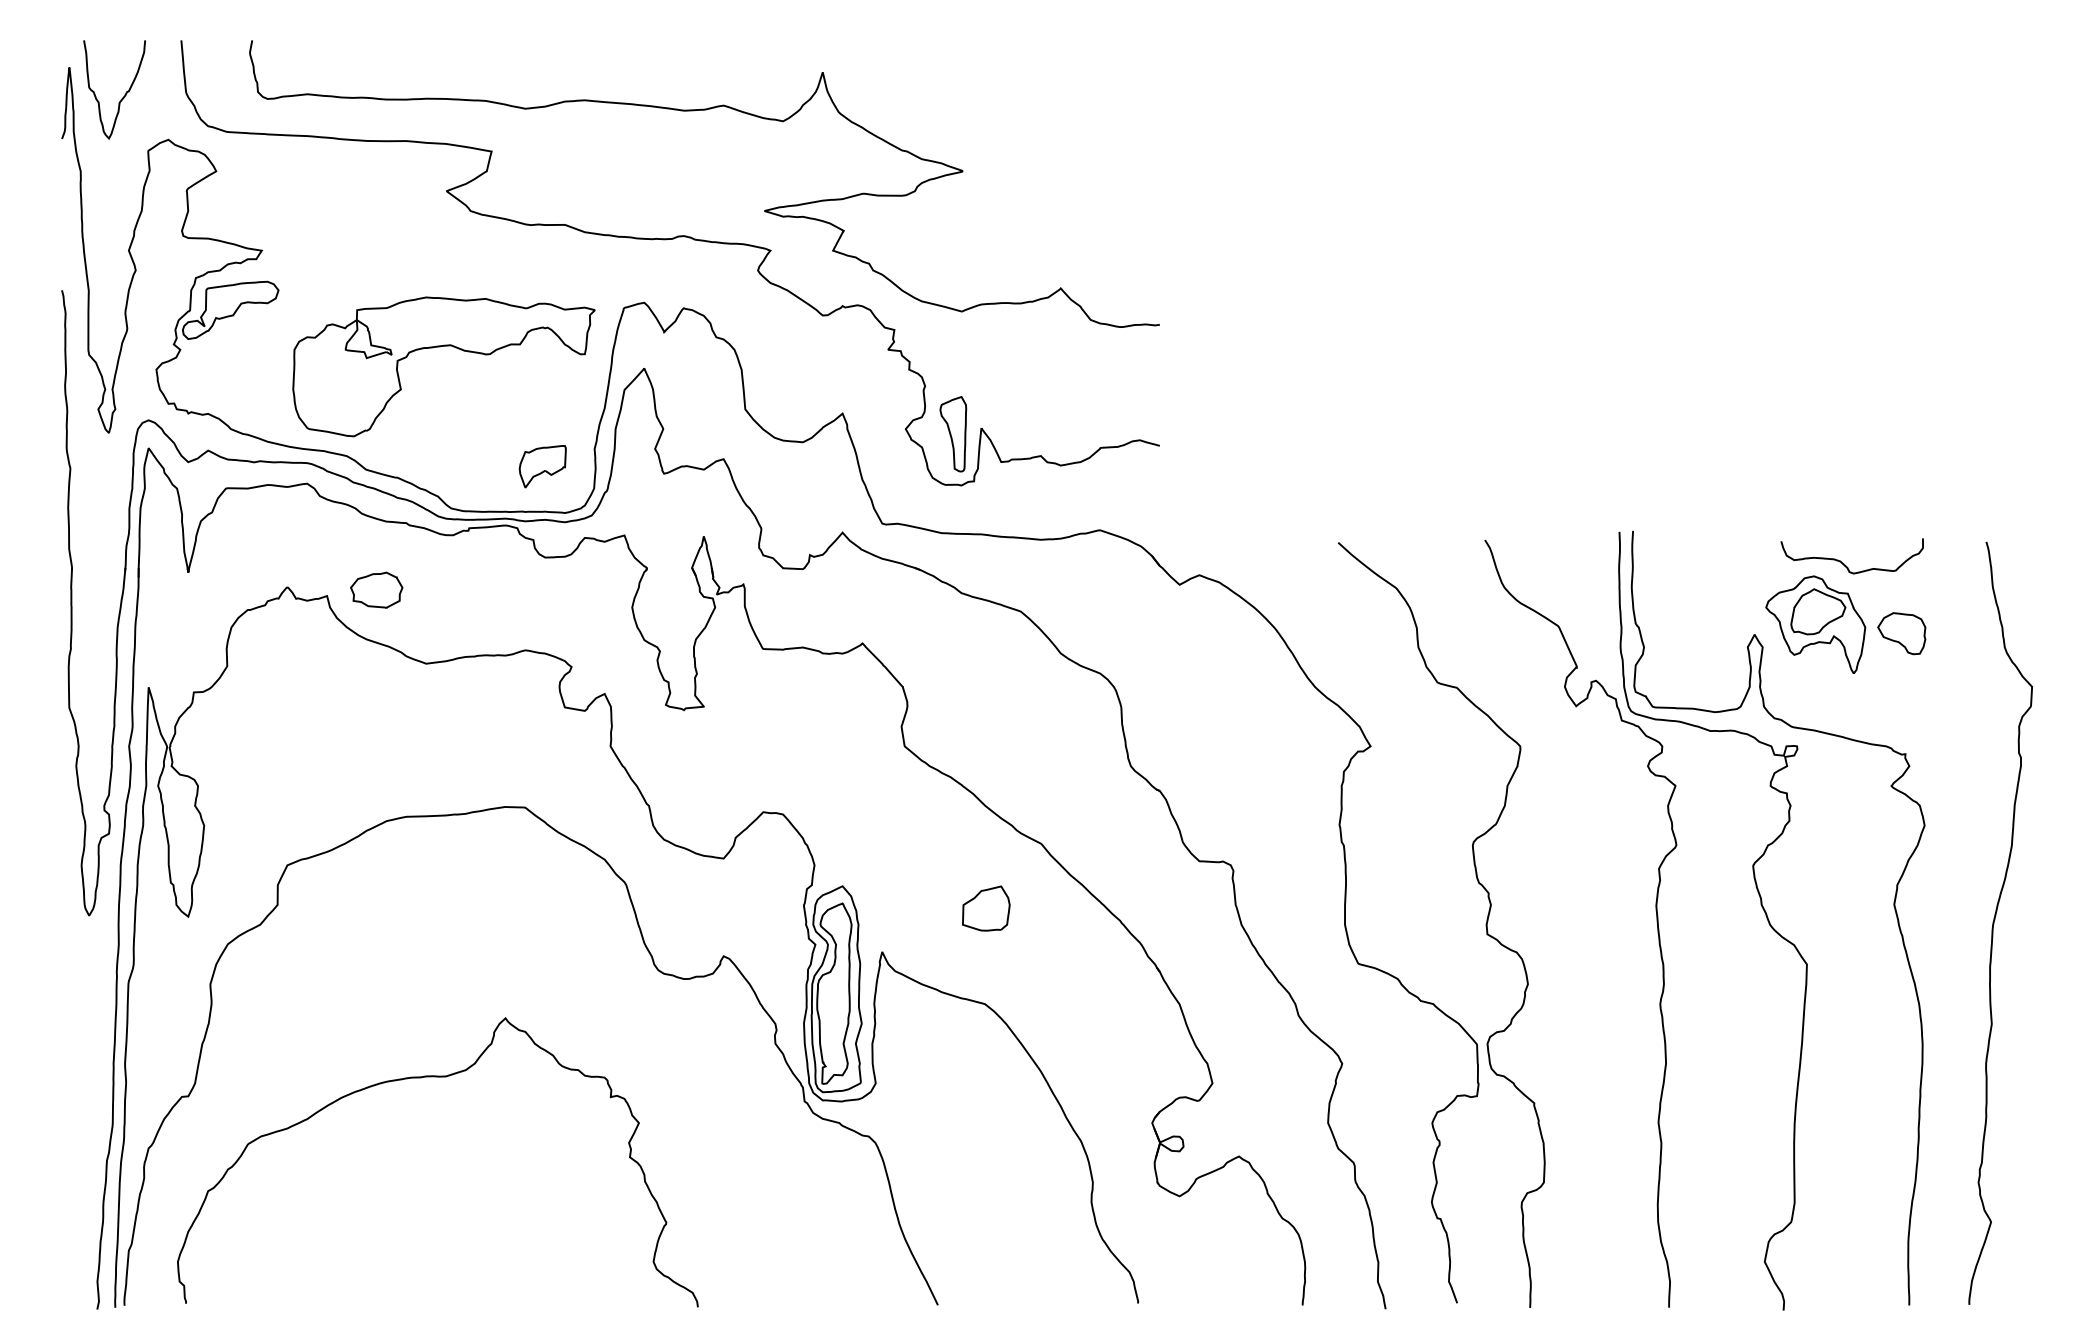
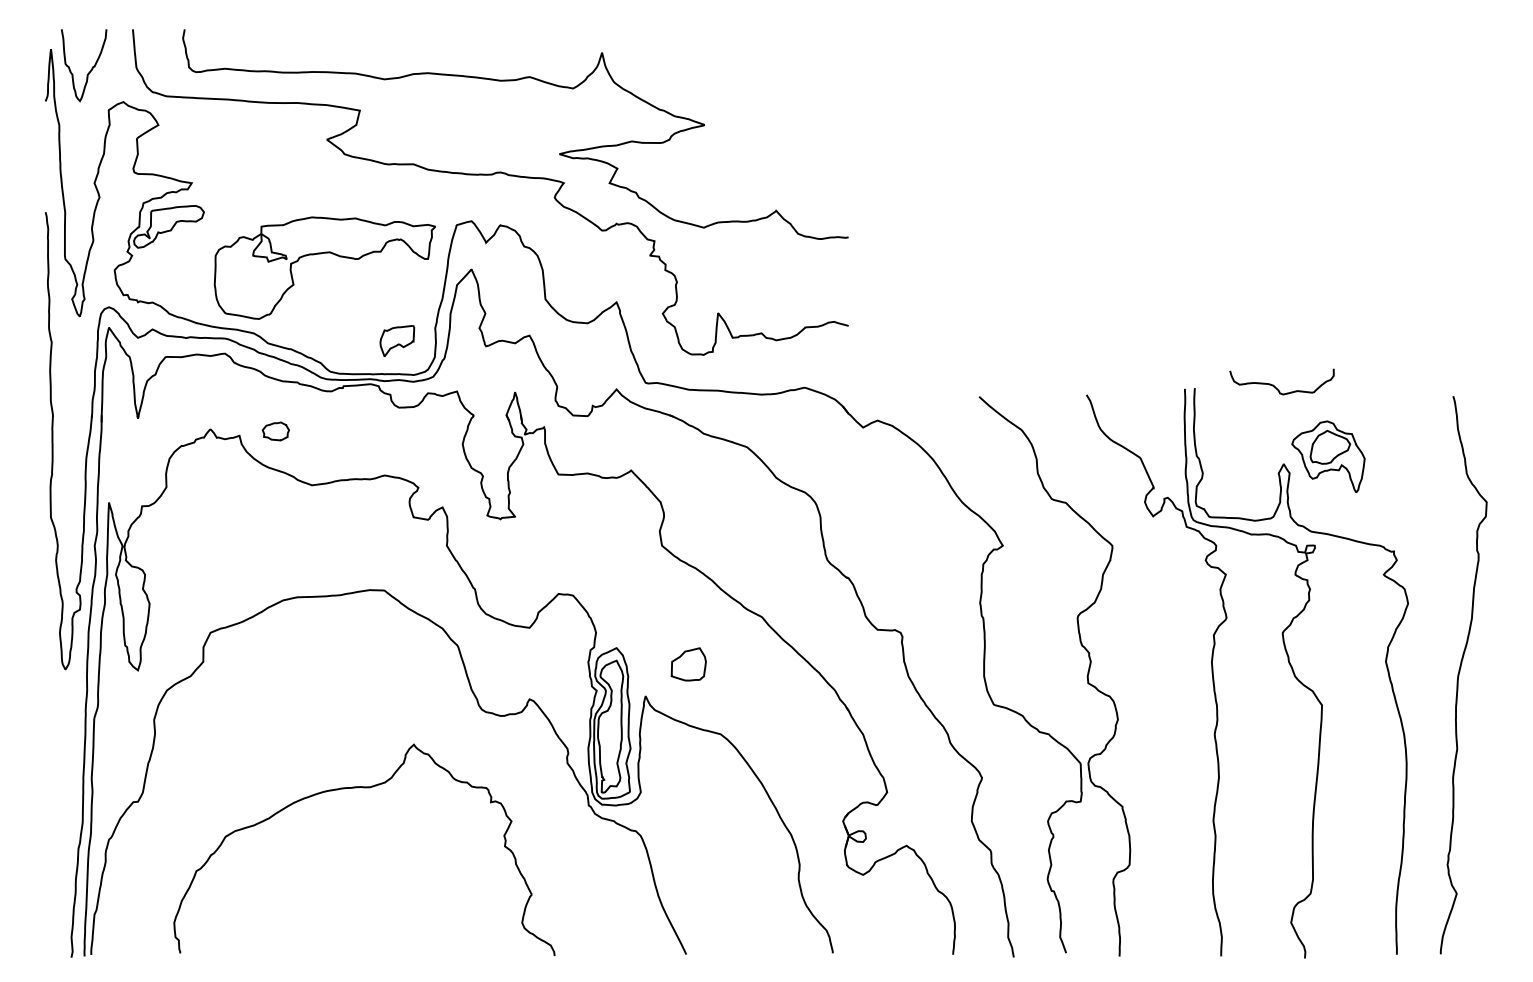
part: (953, 434) -> (697, 317), removed
curve: (1844, 563) -> (1276, 387), moved
part: (376, 589) -> (275, 431), size x0.7
part: (1901, 633) -> (1391, 463), removed
part: (986, 908) -> (688, 664), moved
curve: (437, 1077) -> (364, 787), moved

